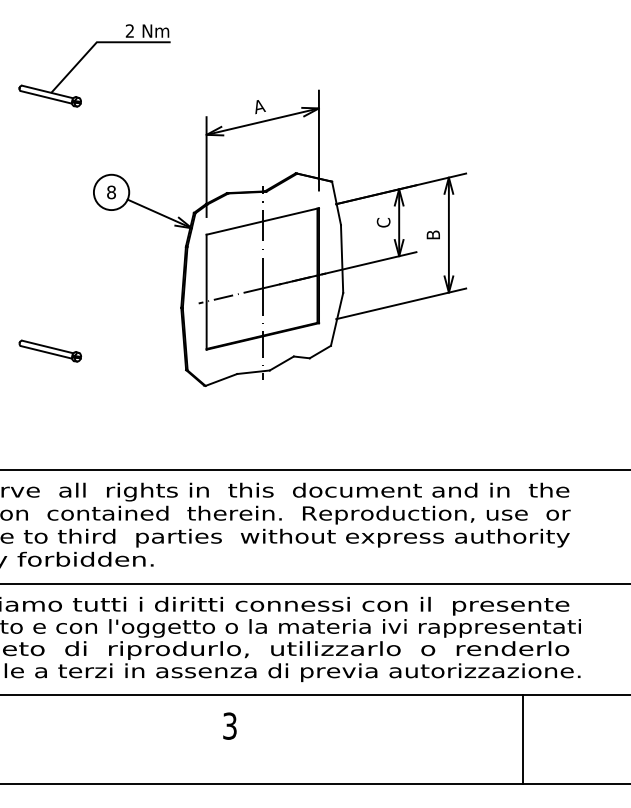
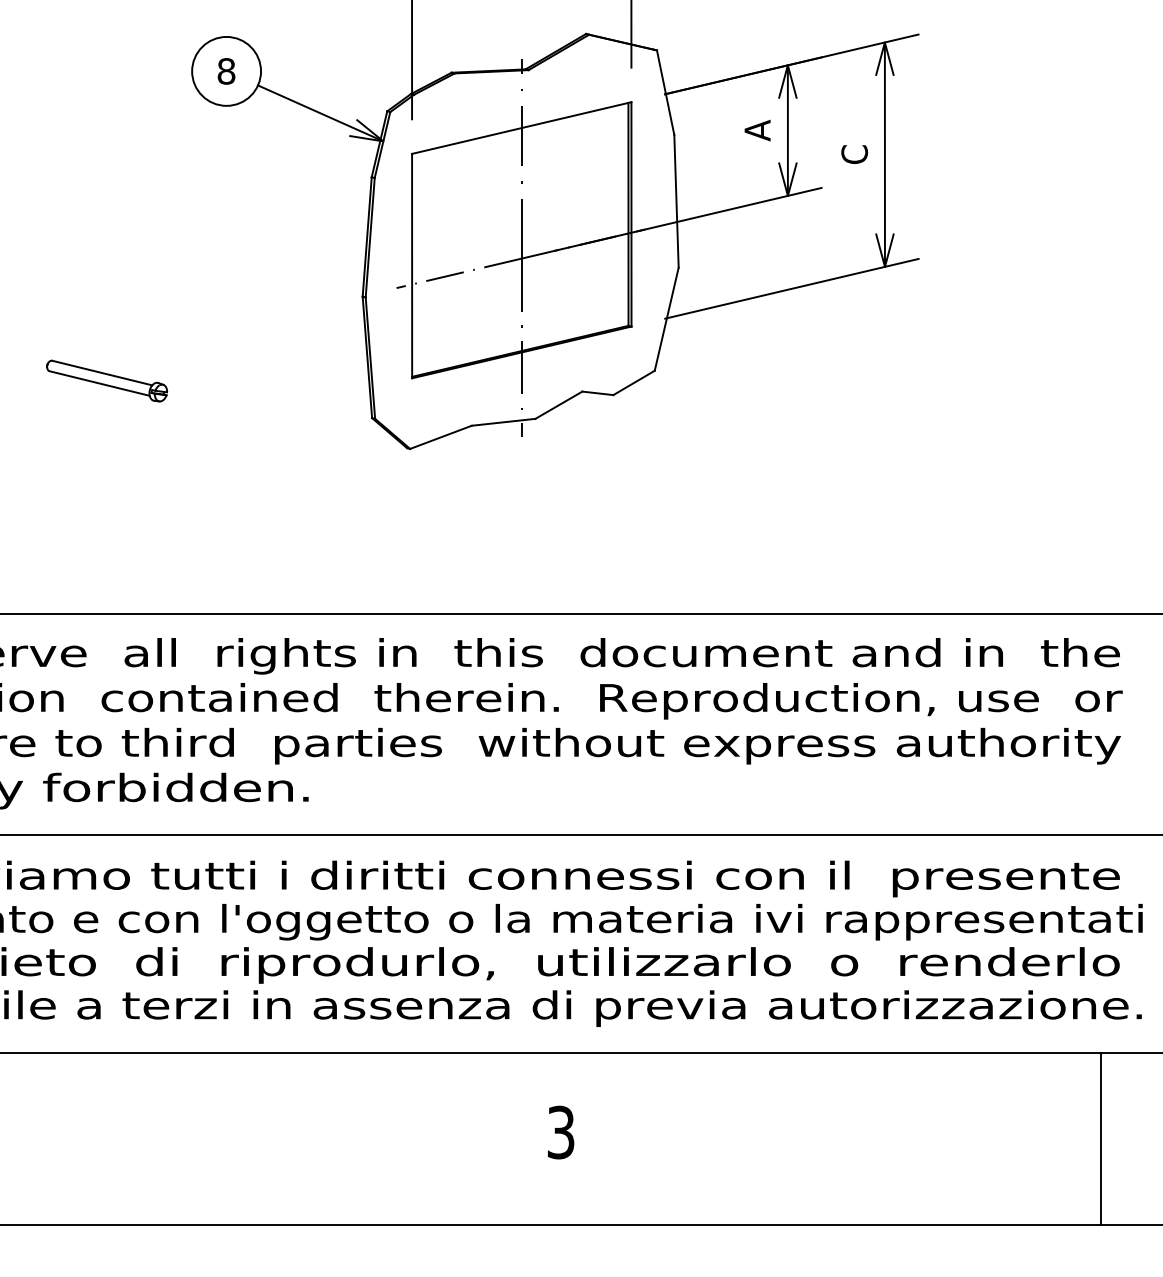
text: (383, 222) -> (757, 130), C -> A
text: (433, 234) -> (854, 153), B -> C
text: (229, 725) -> (560, 1131), moved
line: (522, 739) -> (1100, 1139), moved

